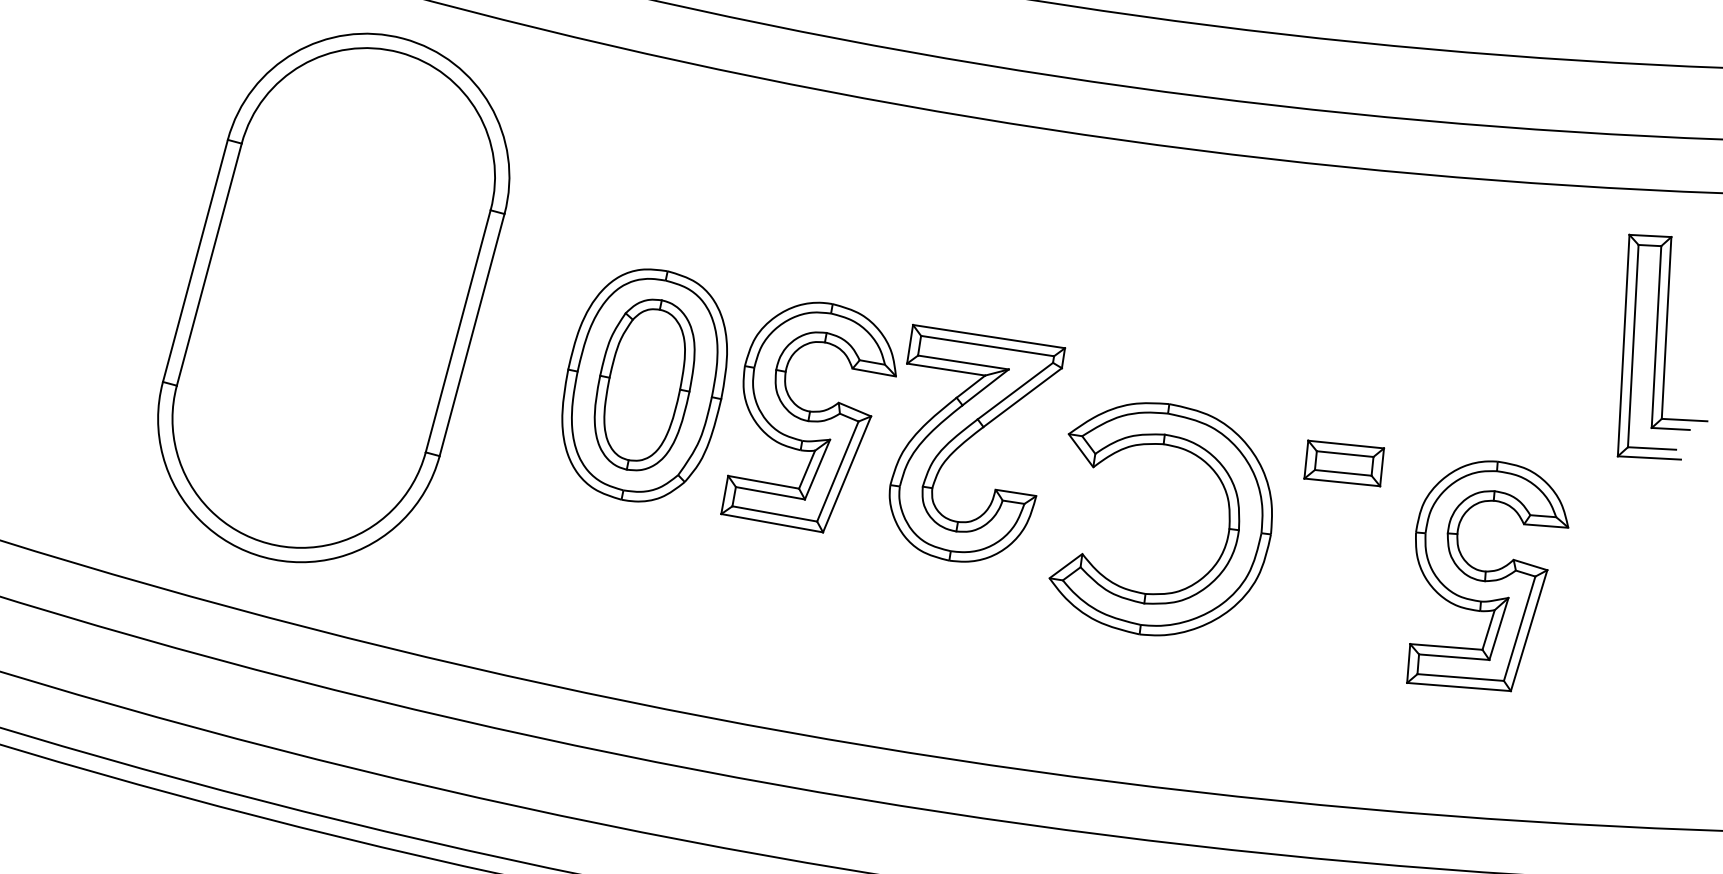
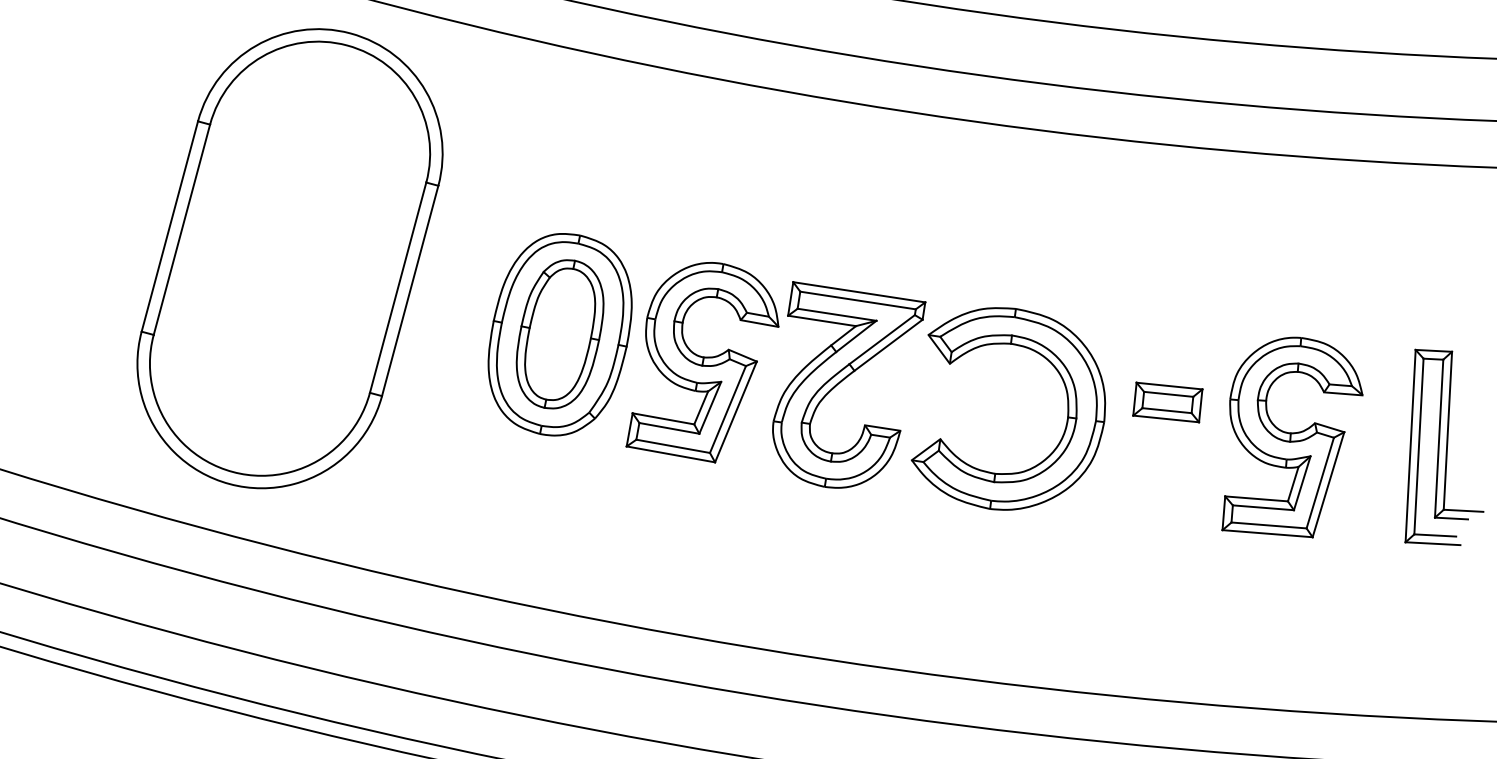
part: (1662, 346) -> (1444, 446), moved
part: (1228, 518) -> (1067, 408), moved
part: (1487, 576) -> (1292, 437), moved

